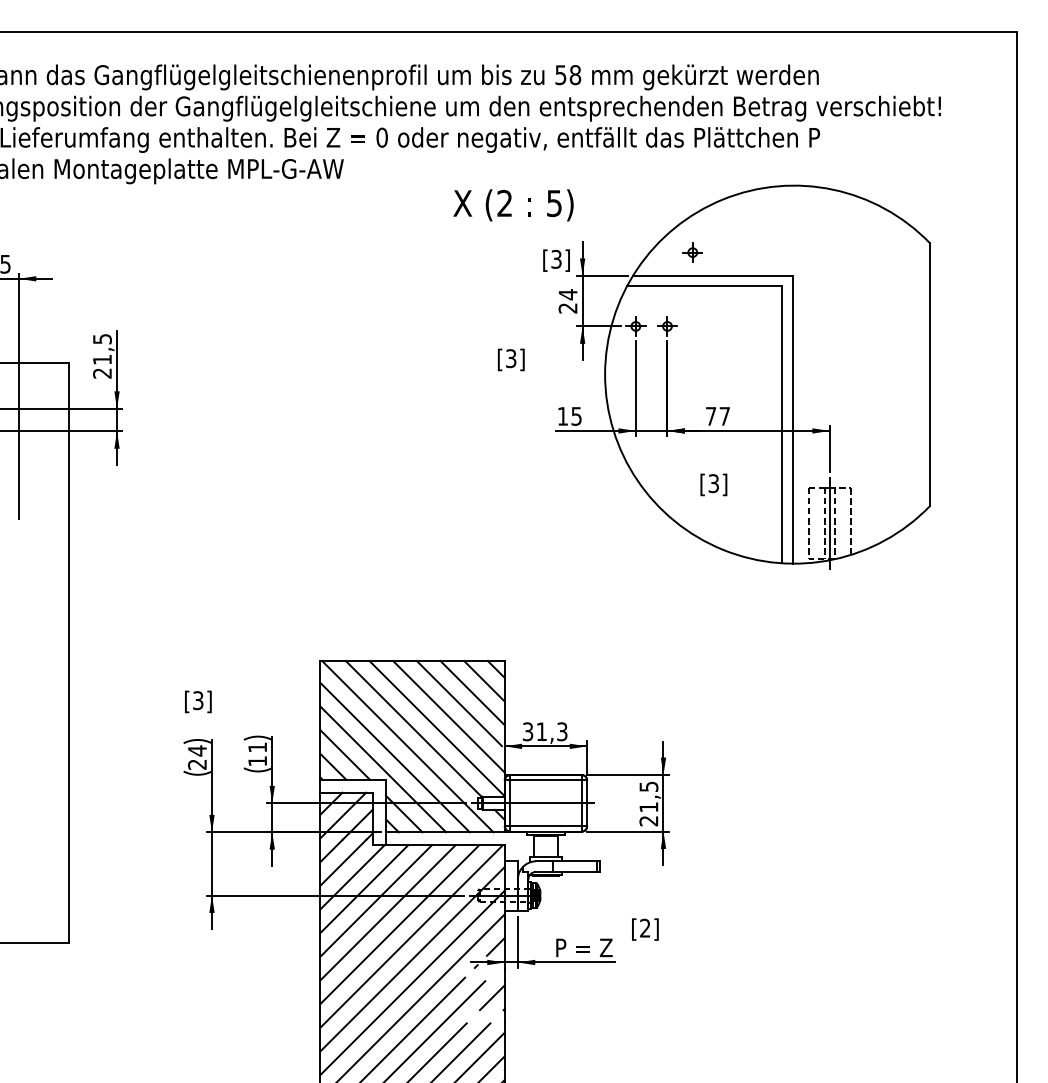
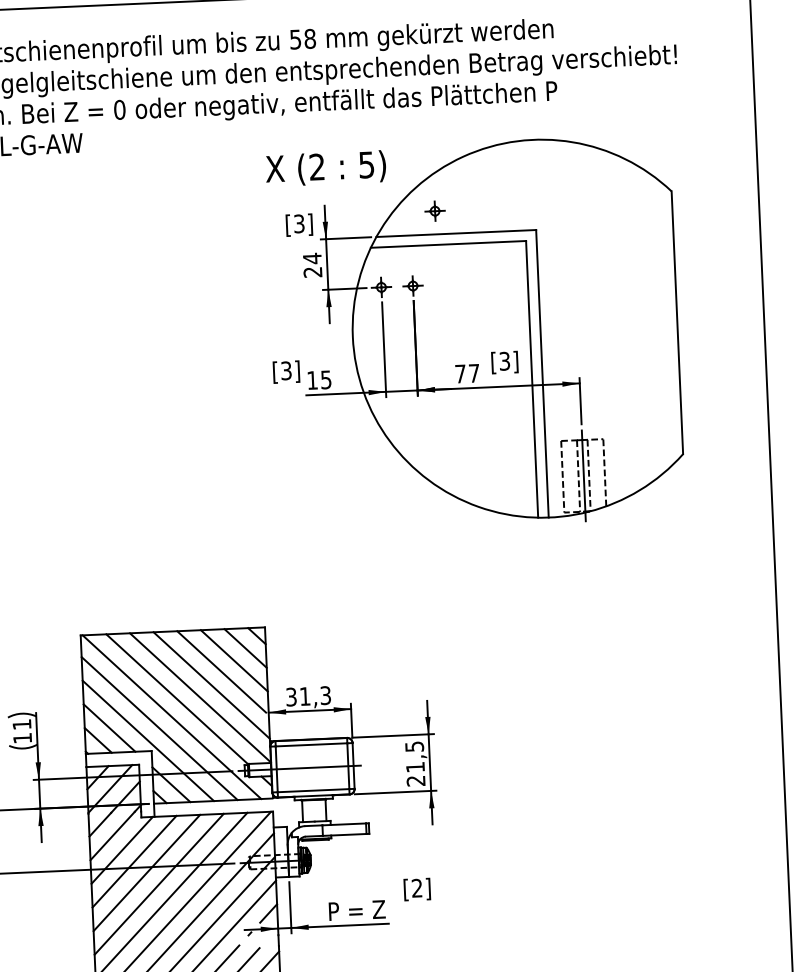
text: (513, 205) -> (325, 168), moved
text: (510, 359) -> (285, 371), moved
text: (713, 484) -> (504, 362), moved

